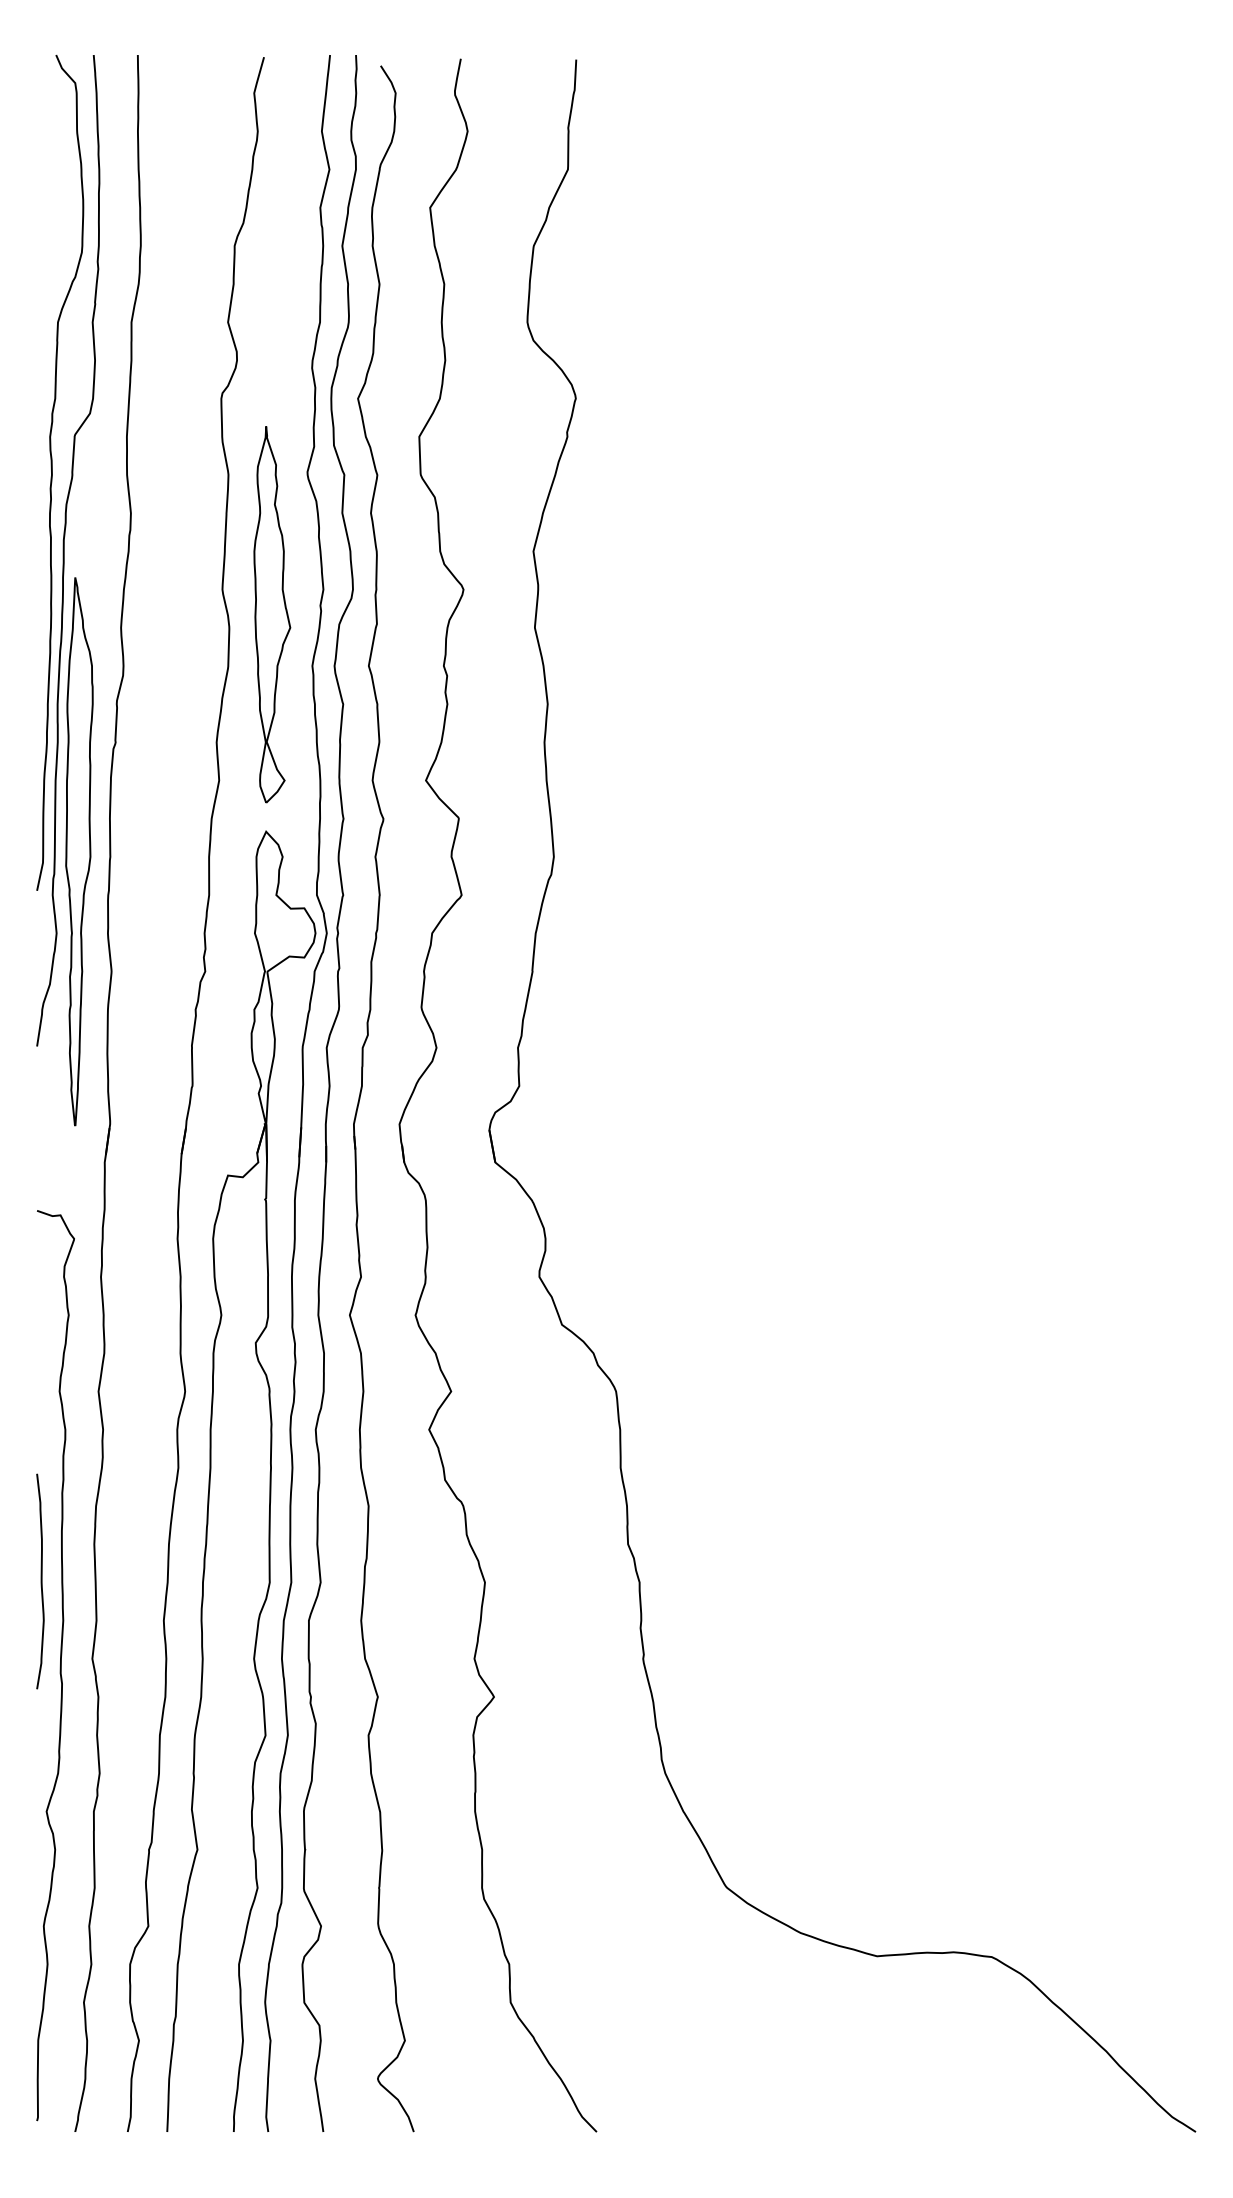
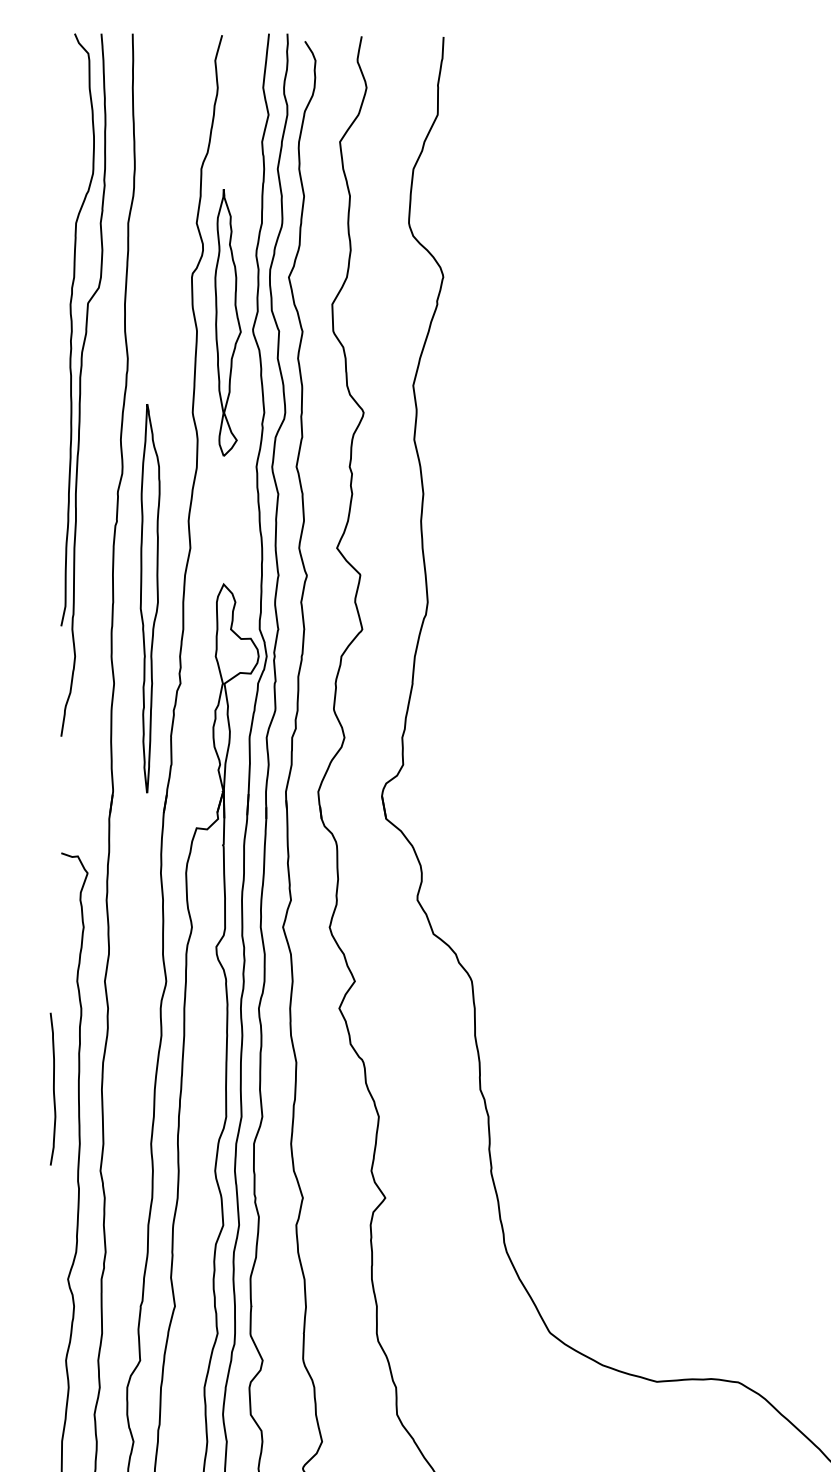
part: (272, 614) -> (228, 322), moved
part: (79, 851) -> (150, 598), moved
curve: (40, 1581) -> (53, 1089), moved

